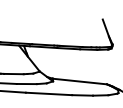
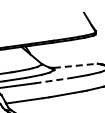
line: (80, 81) -> (76, 65), solid -> dashed
line: (49, 93) -> (53, 80), solid -> dashed

